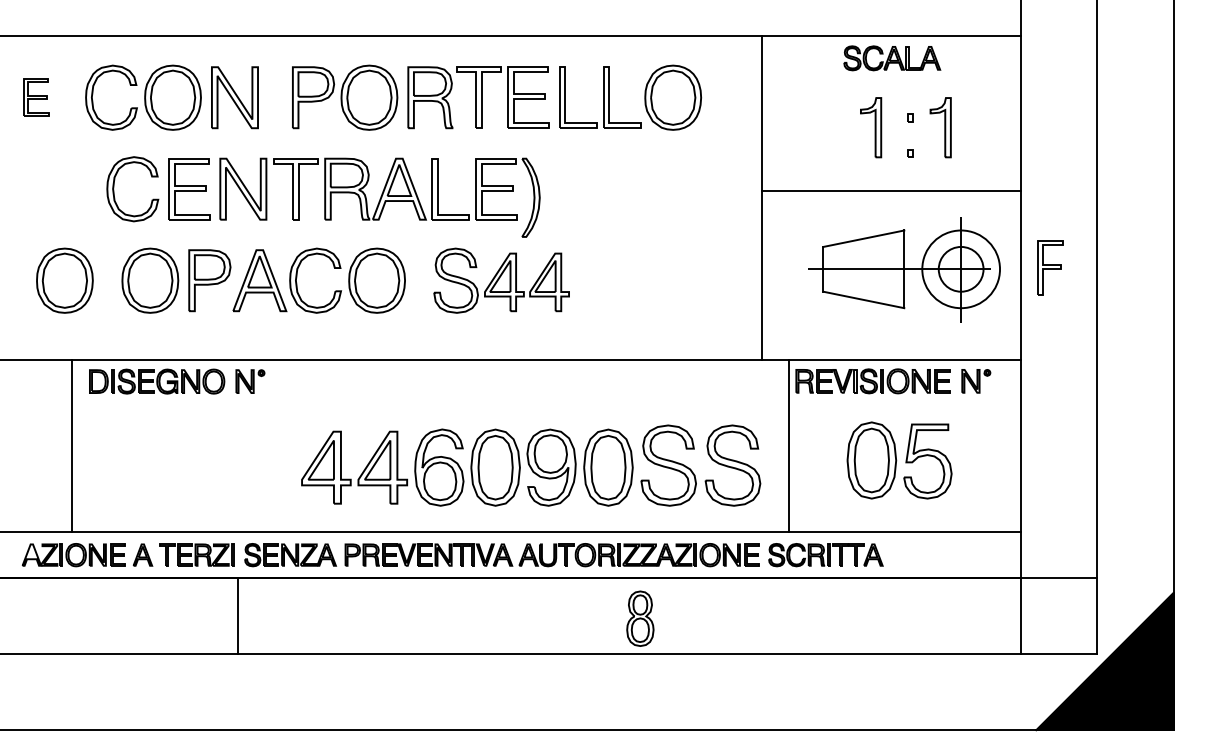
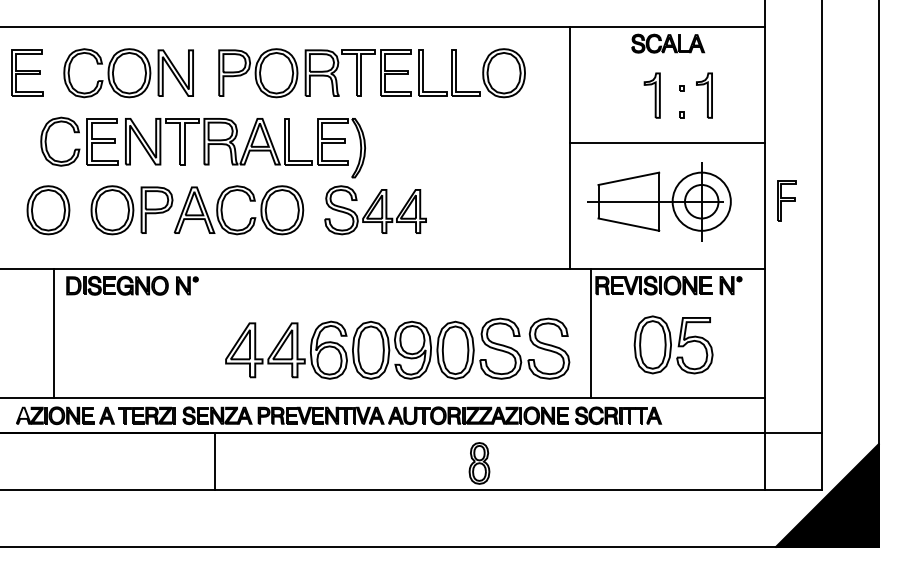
part: (36, 96) -> (27, 72), size x1.67
part: (322, 196) -> (202, 147), moved
part: (904, 269) -> (659, 201), moved
line: (237, 614) -> (214, 460), moved

